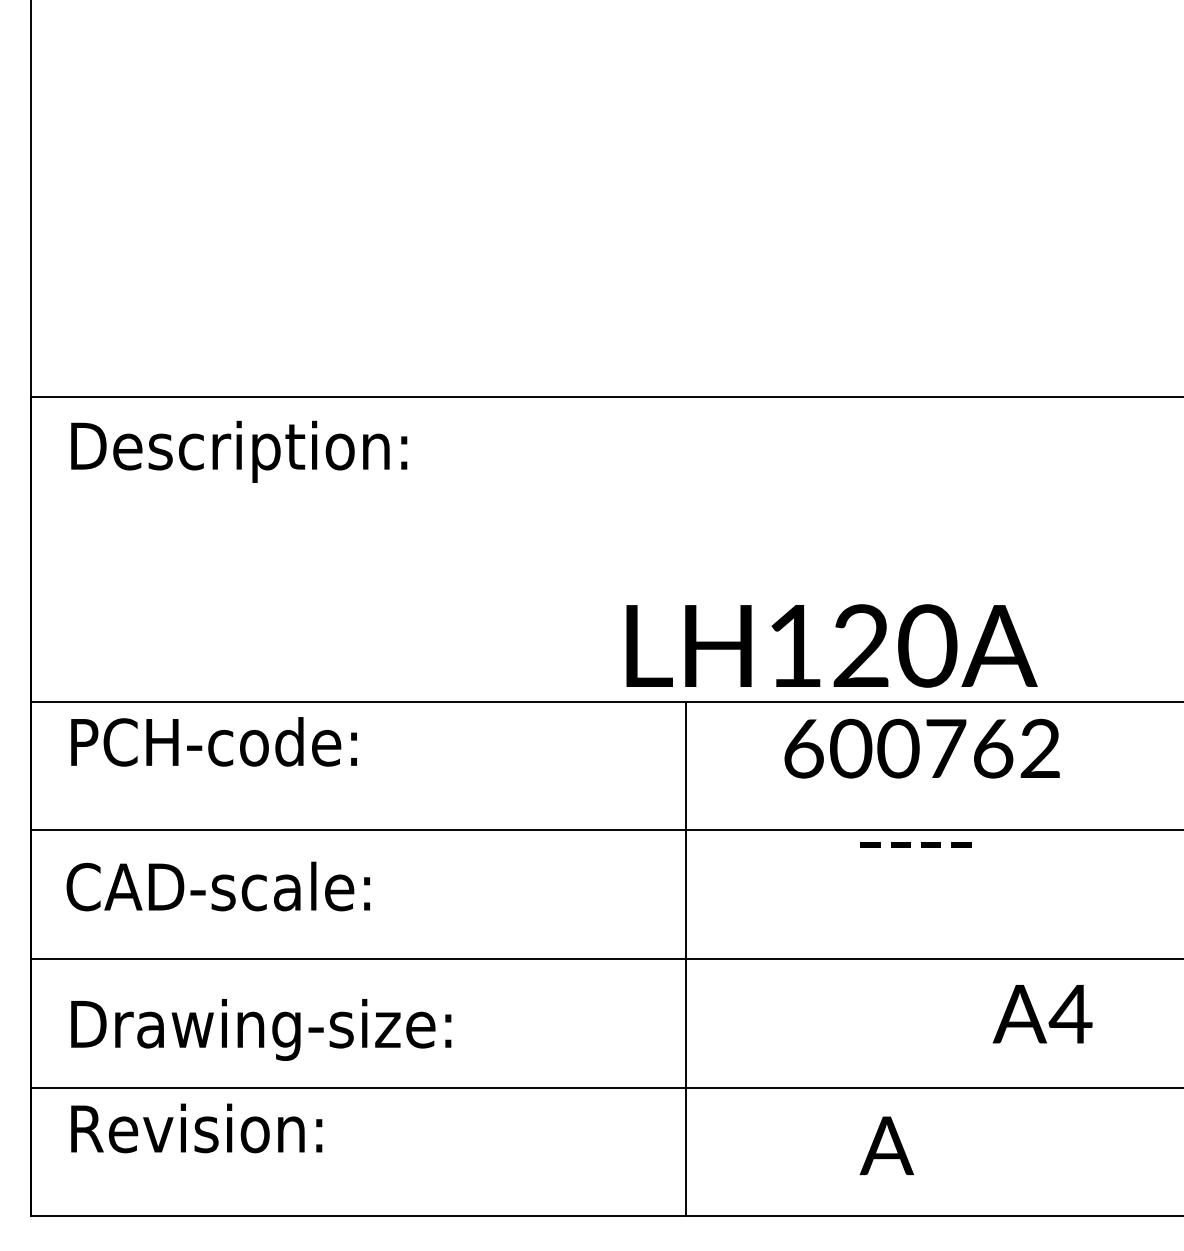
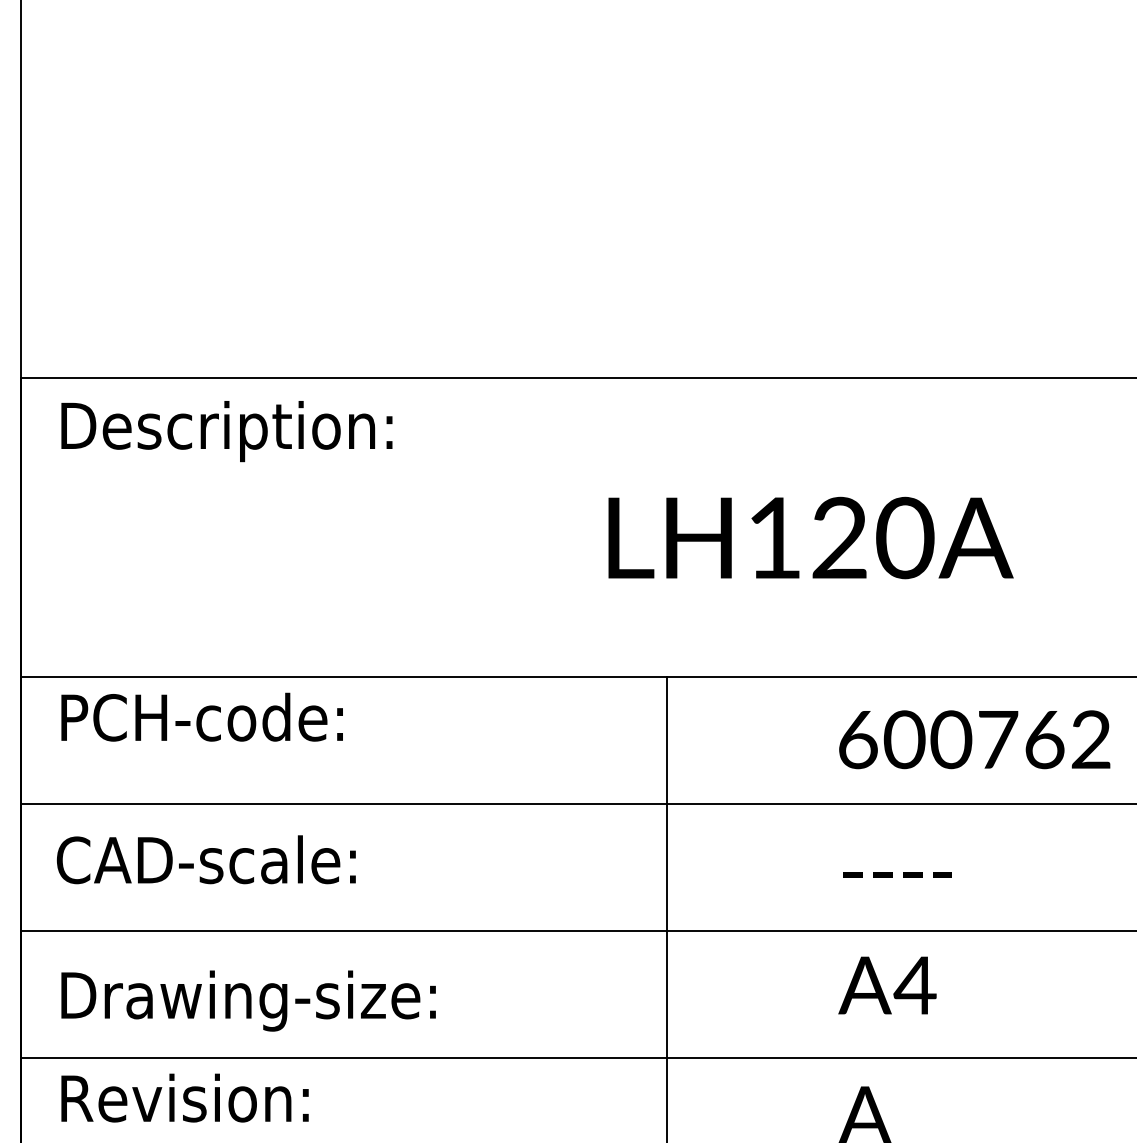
text: (831, 645) -> (810, 537), moved
text: (921, 748) -> (974, 739), moved
text: (915, 844) -> (897, 874), moved
text: (1042, 1014) -> (887, 985), moved

